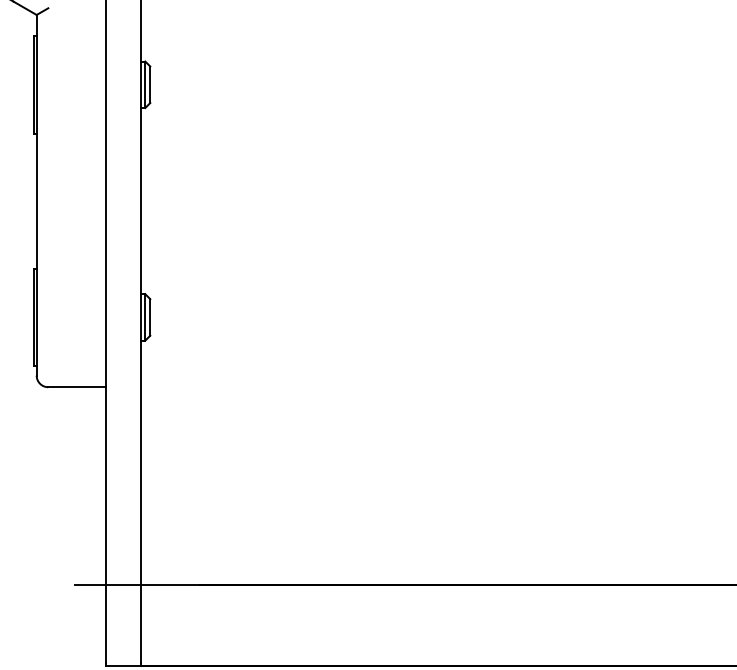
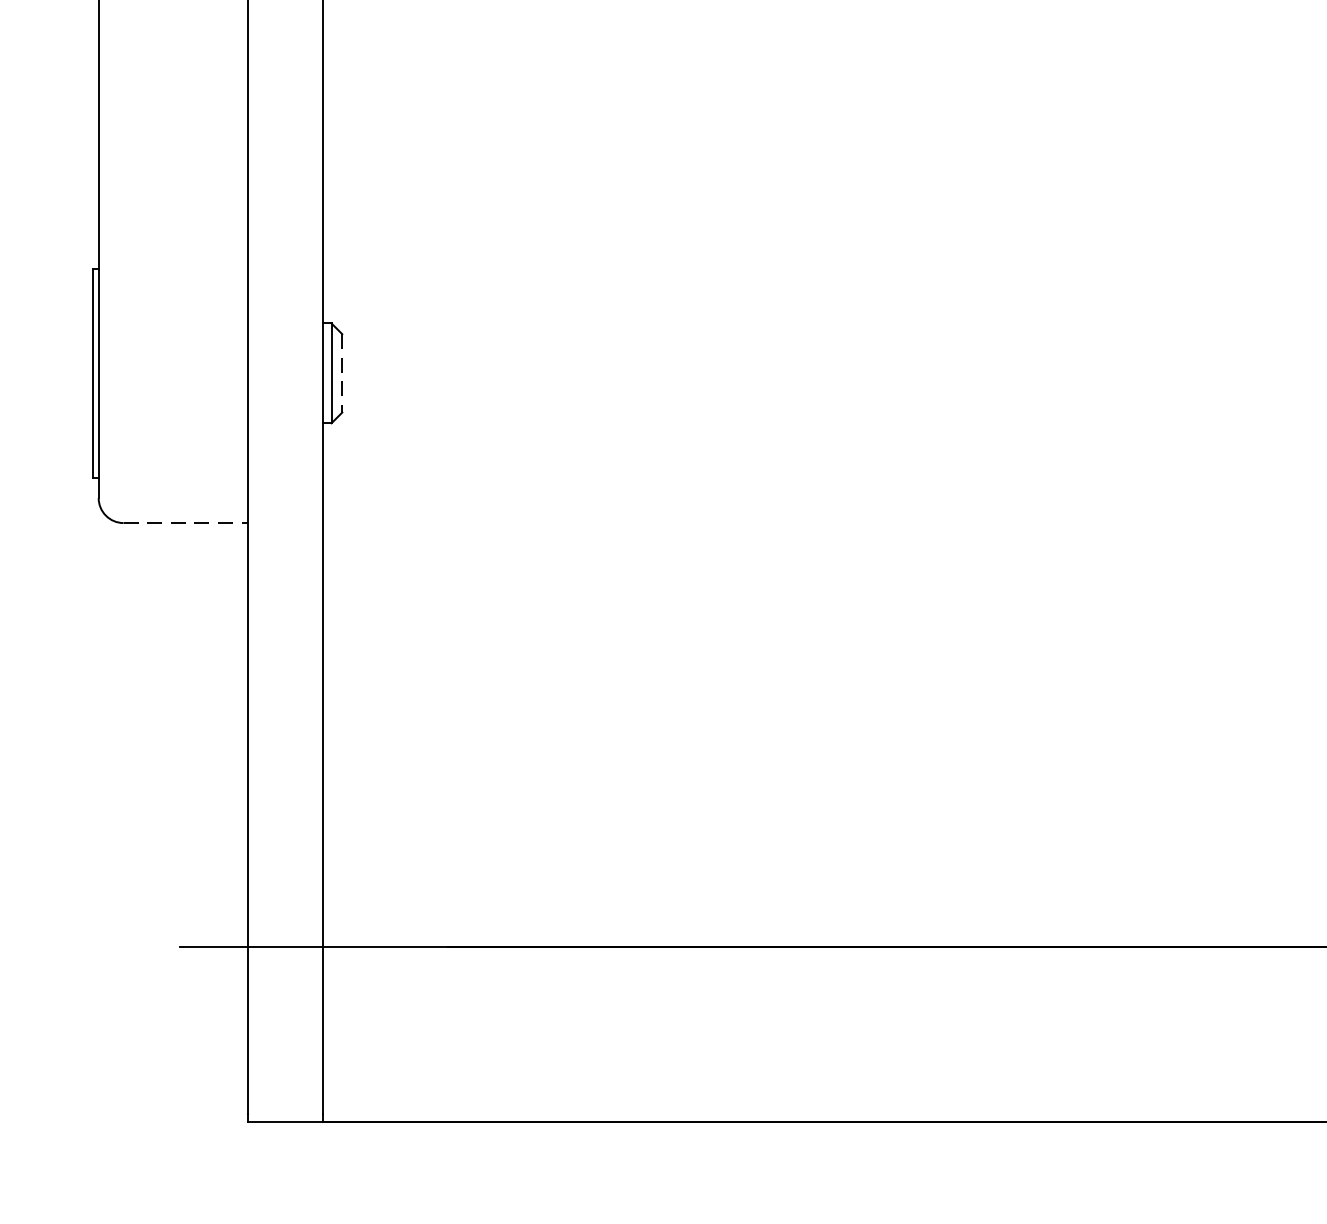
line: (150, 317) -> (342, 373), solid -> dashed
line: (77, 387) -> (186, 523), solid -> dashed

